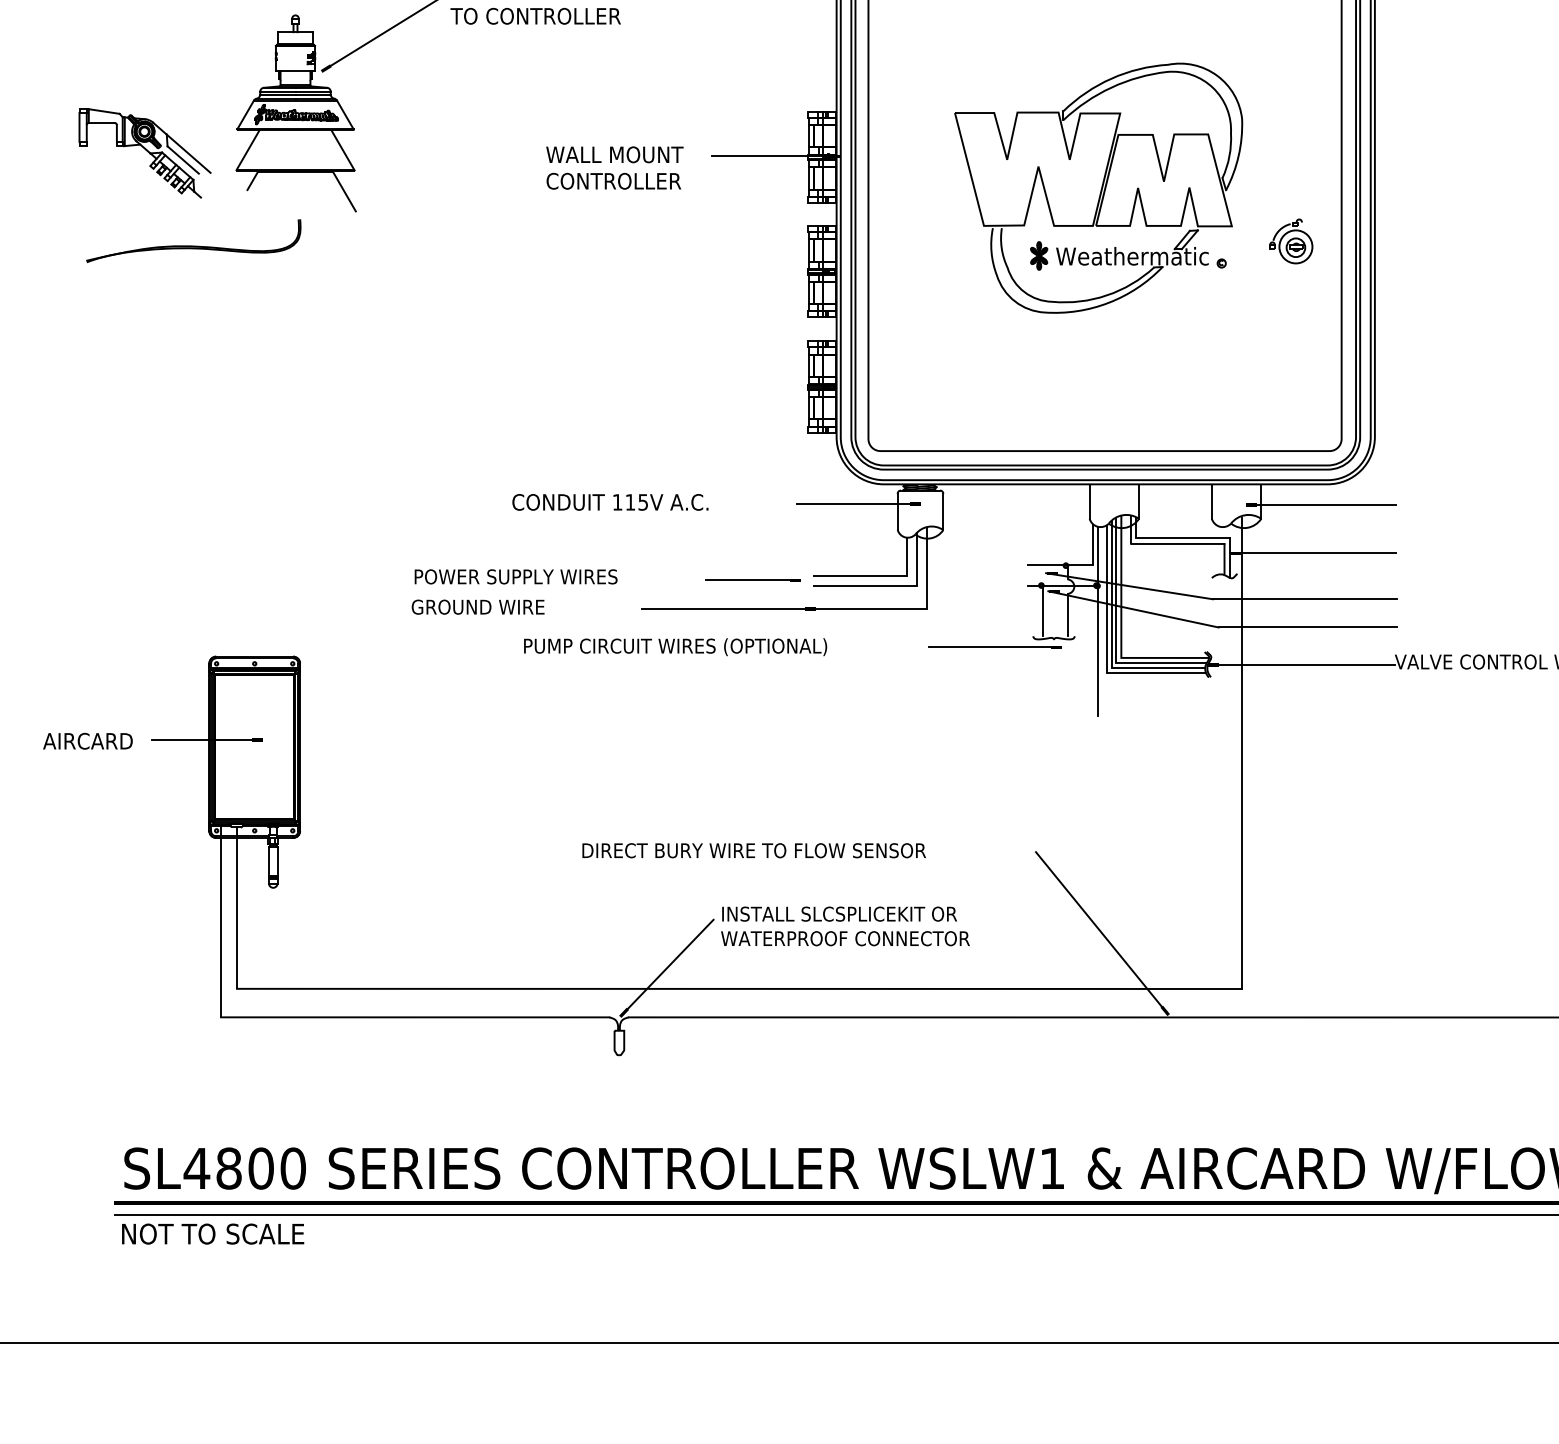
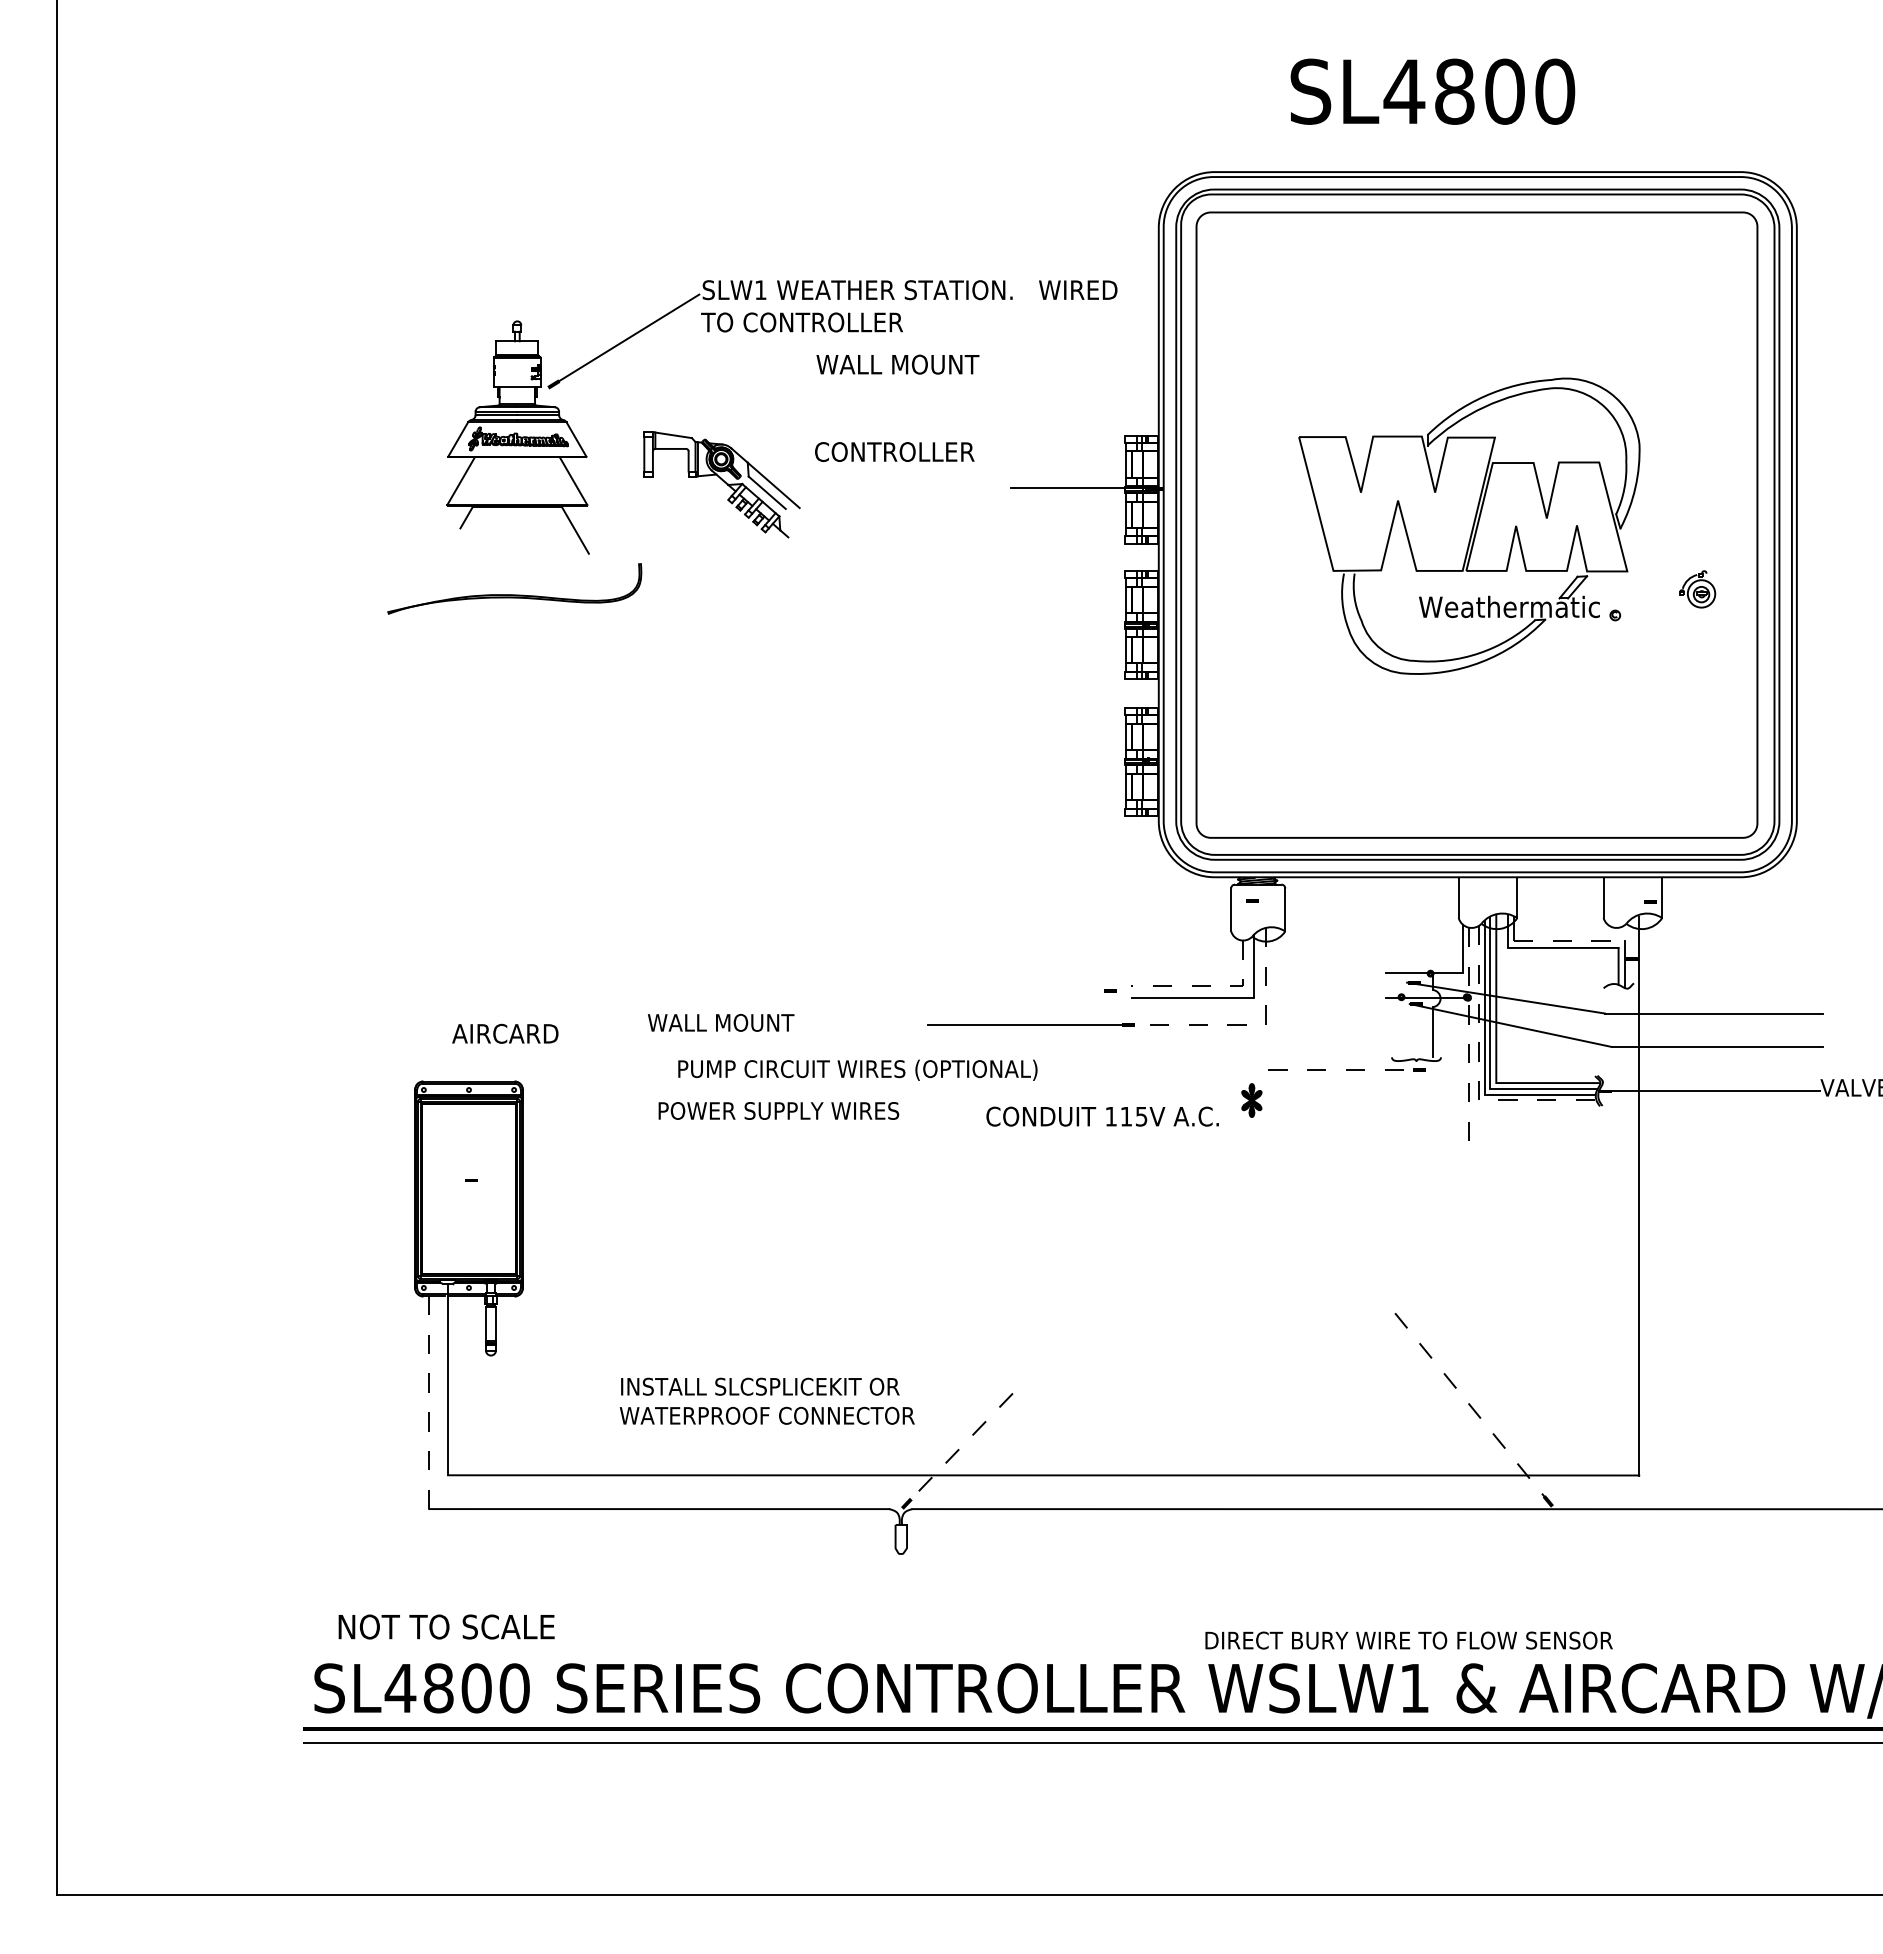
part: (144, 153) -> (721, 484), moved
text: (614, 154) -> (897, 364), moved
text: (613, 180) -> (894, 451), moved
part: (193, 240) -> (514, 588), moved
part: (1291, 241) -> (1697, 589), size x0.7
part: (1038, 255) -> (1251, 1100), moved
text: (610, 502) -> (1102, 1116), moved
line: (857, 503) -> (1183, 900), removed
line: (1321, 504) -> (1733, 901), removed
line: (1183, 538) -> (1569, 941), solid -> dashed
line: (1313, 552) -> (1723, 958), removed
text: (515, 576) -> (778, 1110), moved
line: (879, 576) -> (1209, 986), solid -> dashed
line: (752, 580) -> (1058, 991), removed
text: (474, 606) -> (729, 1022), GROUND WIRE -> WALL MOUNT
line: (911, 609) -> (1247, 1025), solid -> dashed
line: (1042, 611) -> (1402, 1027), removed
line: (1097, 622) -> (1468, 1040), solid -> dashed
text: (675, 646) -> (857, 1069), moved
line: (994, 646) -> (1345, 1069), solid -> dashed
line: (1106, 649) -> (1478, 1072), solid -> dashed
text: (88, 740) -> (505, 1033), moved
line: (206, 740) -> (411, 1180), removed
text: (753, 850) -> (1408, 1640), moved
line: (221, 922) -> (429, 1396), solid -> dashed
text: (844, 925) -> (766, 1400), moved
line: (1101, 932) -> (1472, 1408), solid -> dashed
line: (667, 967) -> (958, 1449), solid -> dashed
text: (212, 1233) -> (446, 1626), moved

